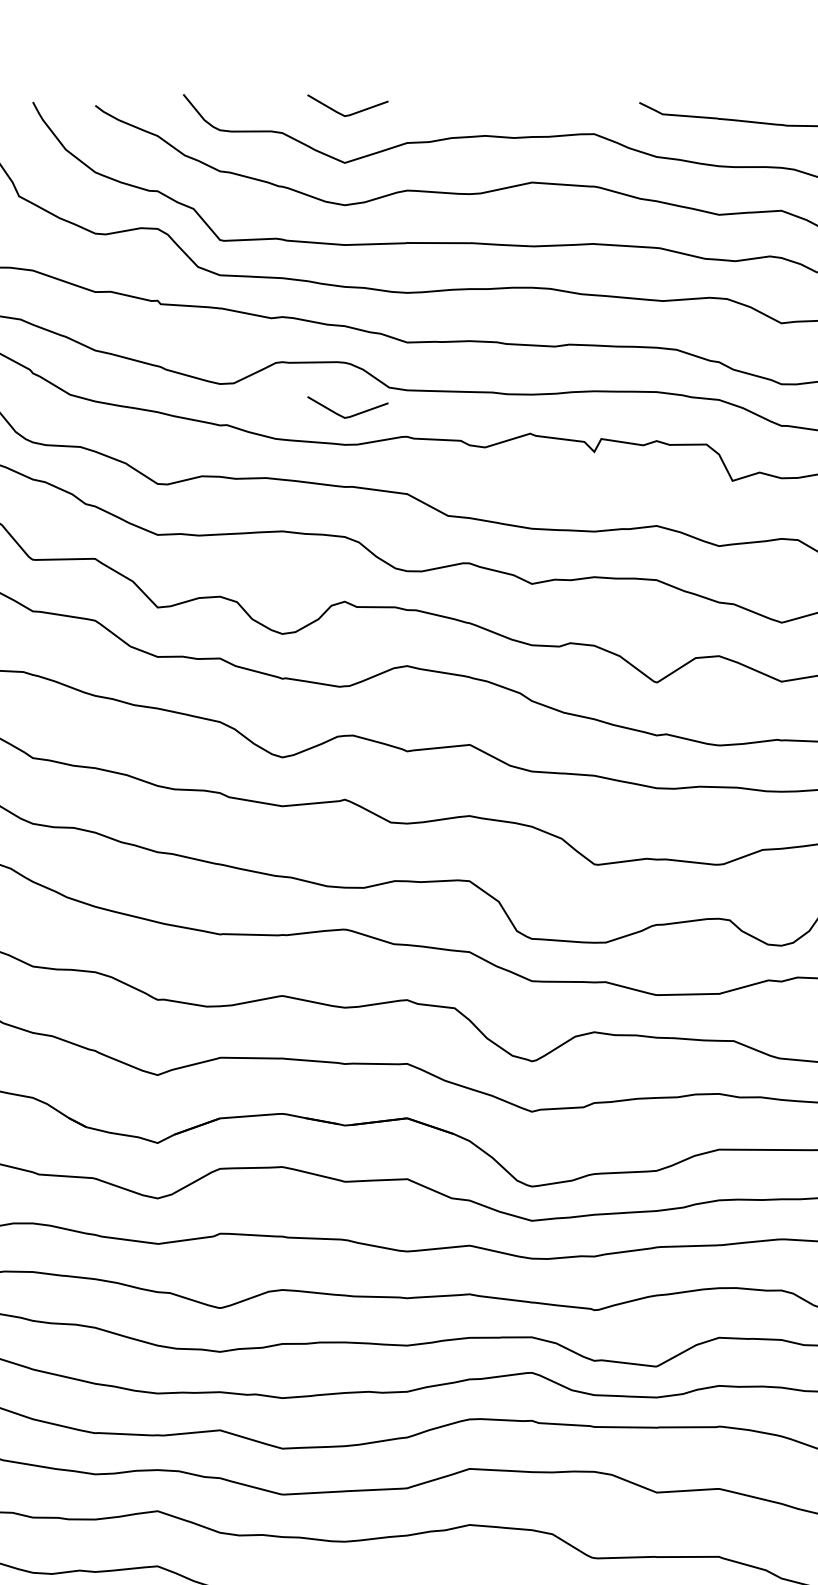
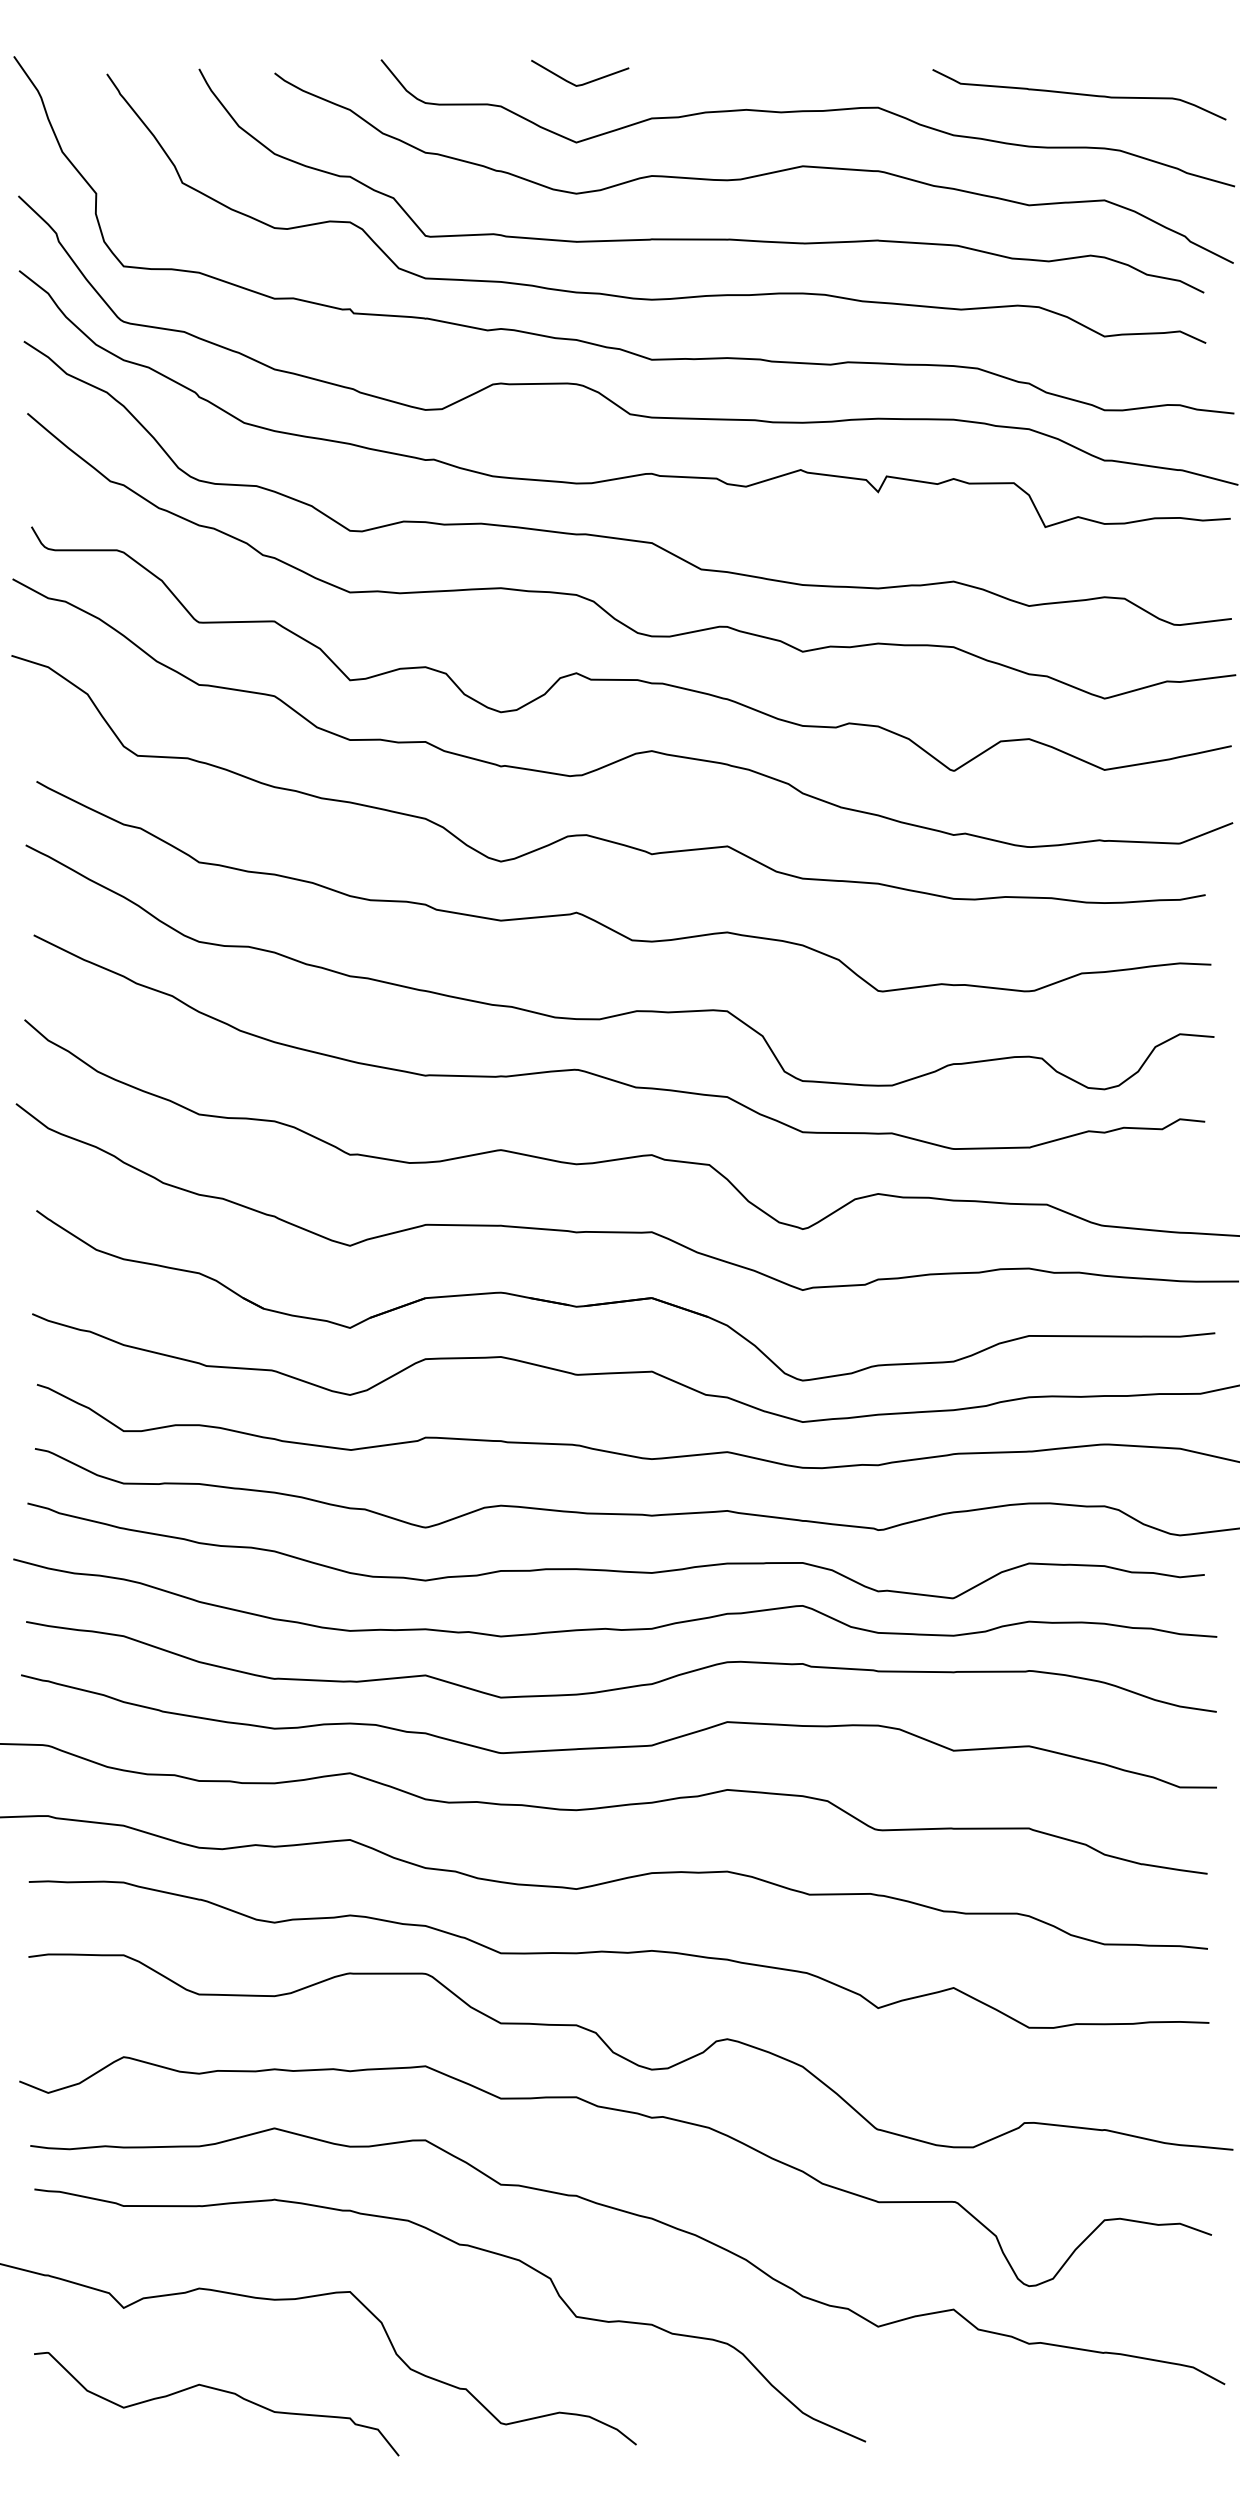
line: (352, 415) -> (585, 447), removed

